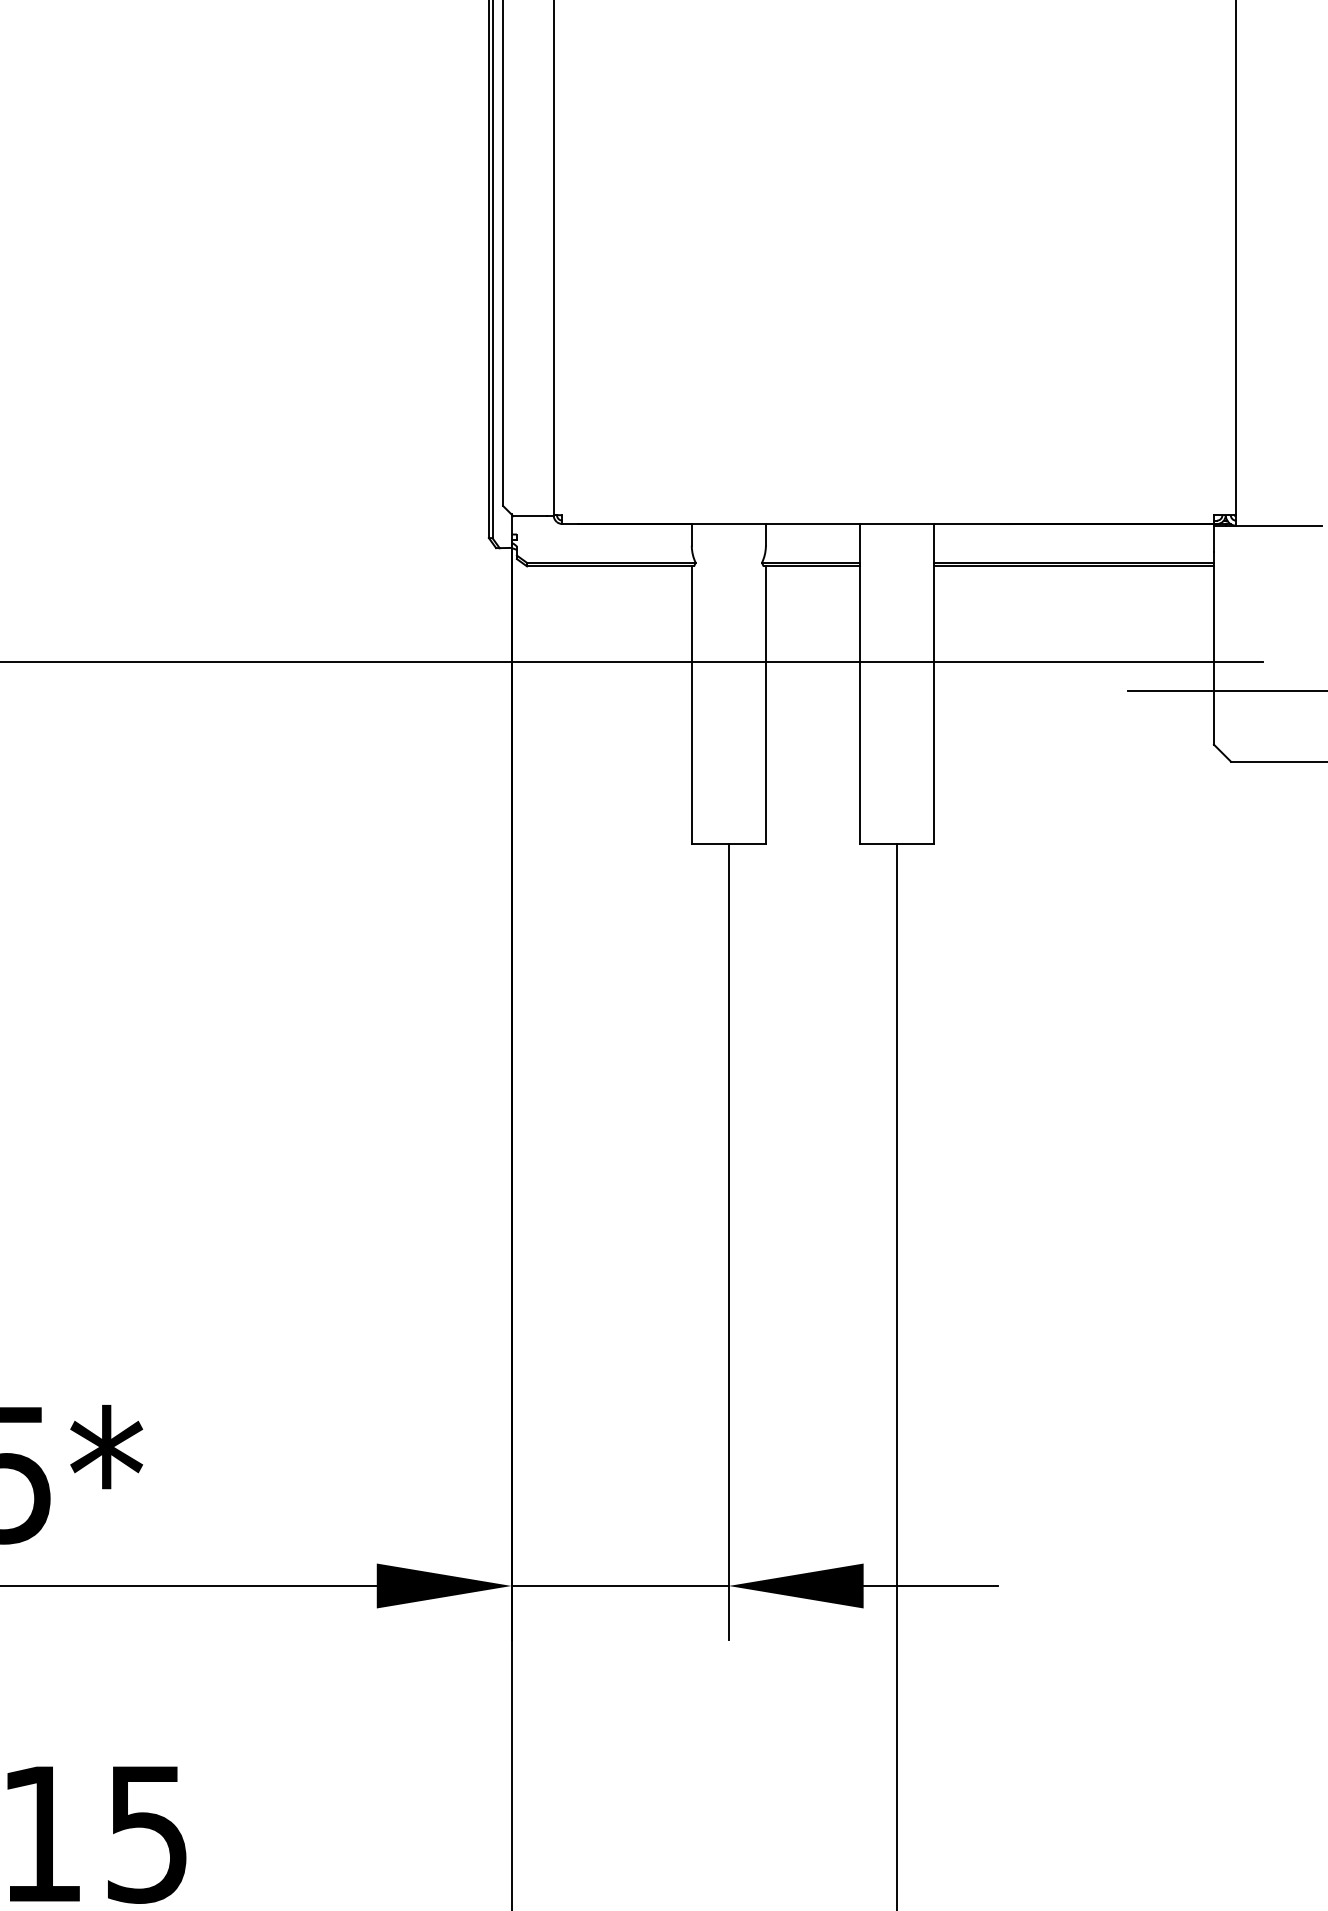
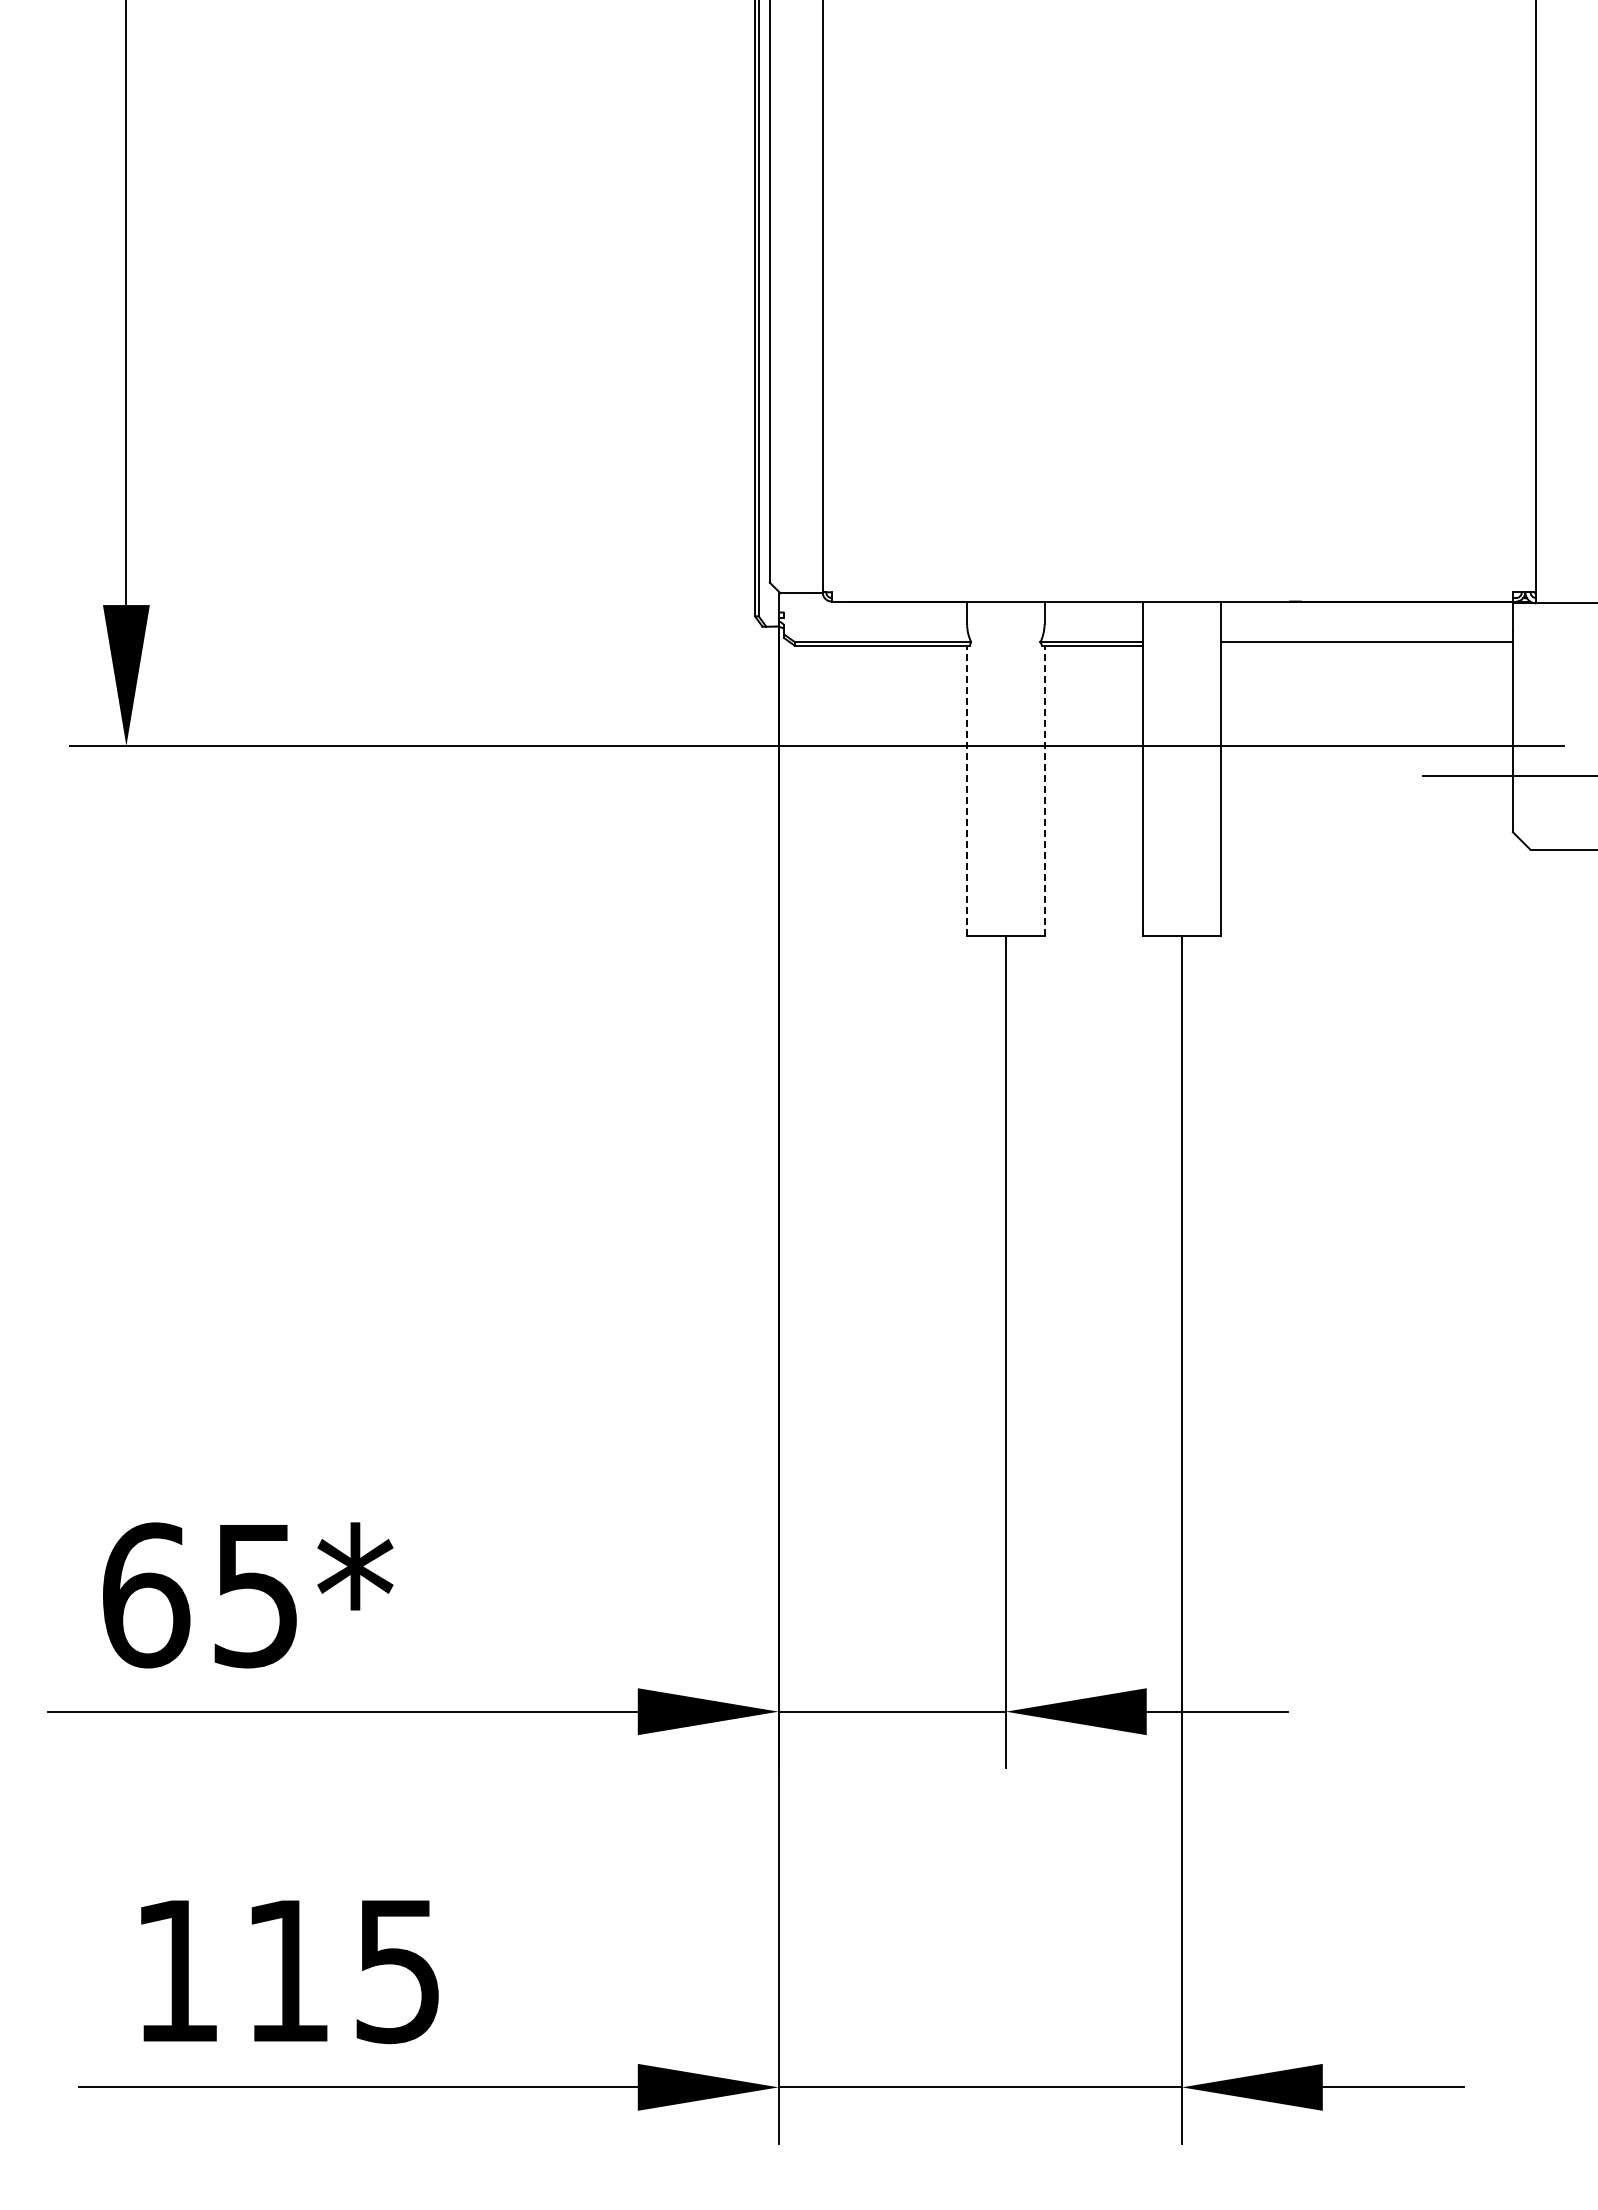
line: (1073, 566) -> (1366, 645), removed
line: (692, 704) -> (967, 790), solid -> dashed
line: (765, 704) -> (1044, 790), solid -> dashed

